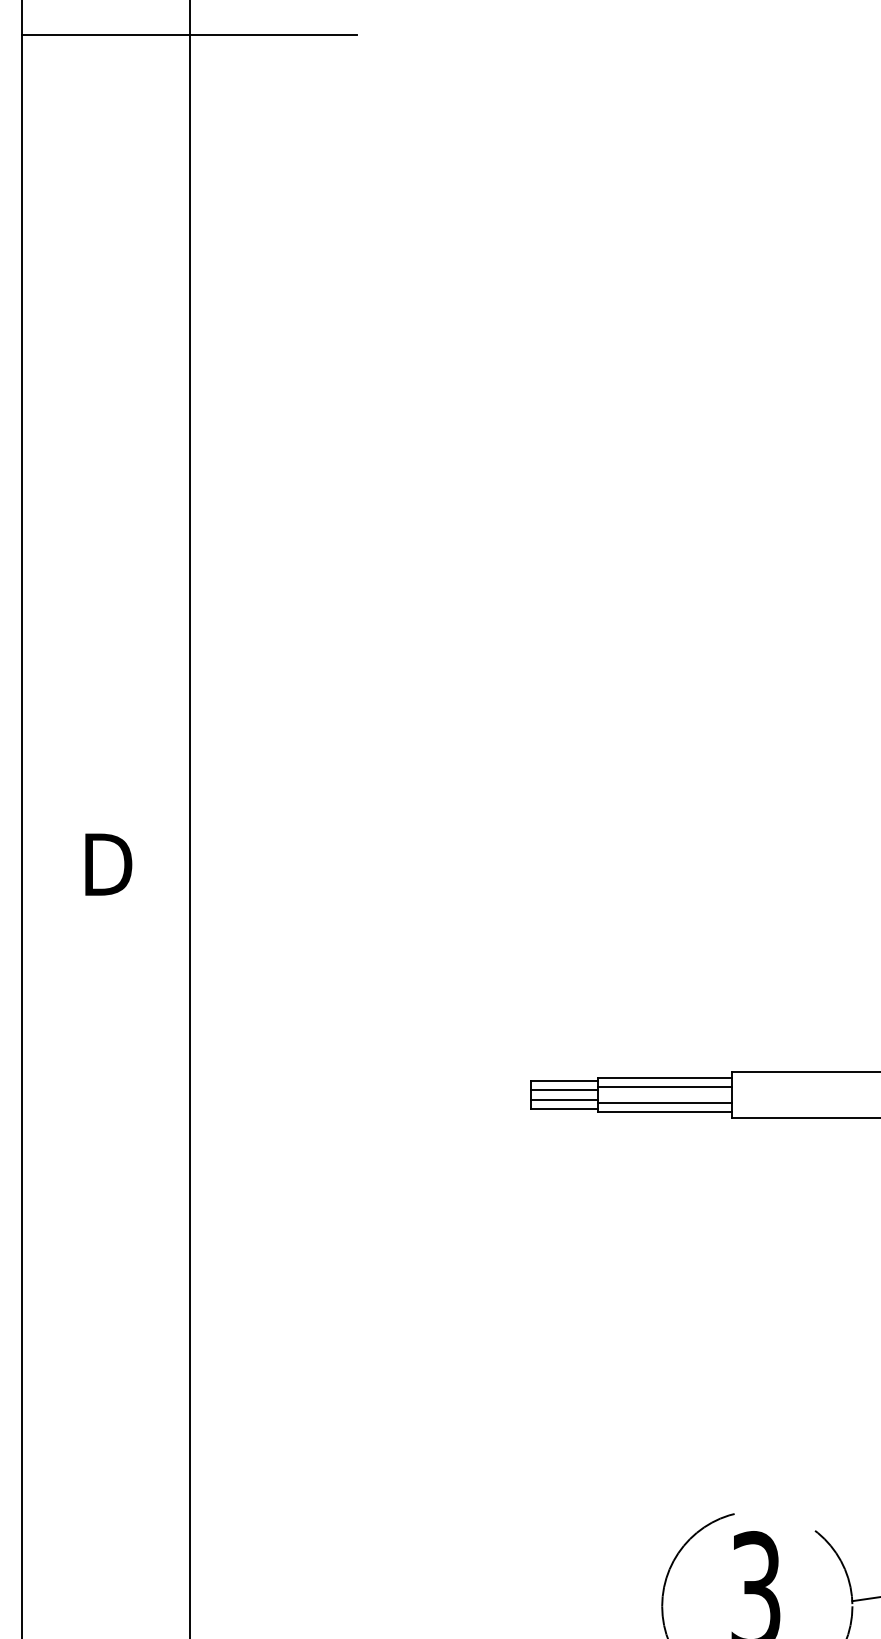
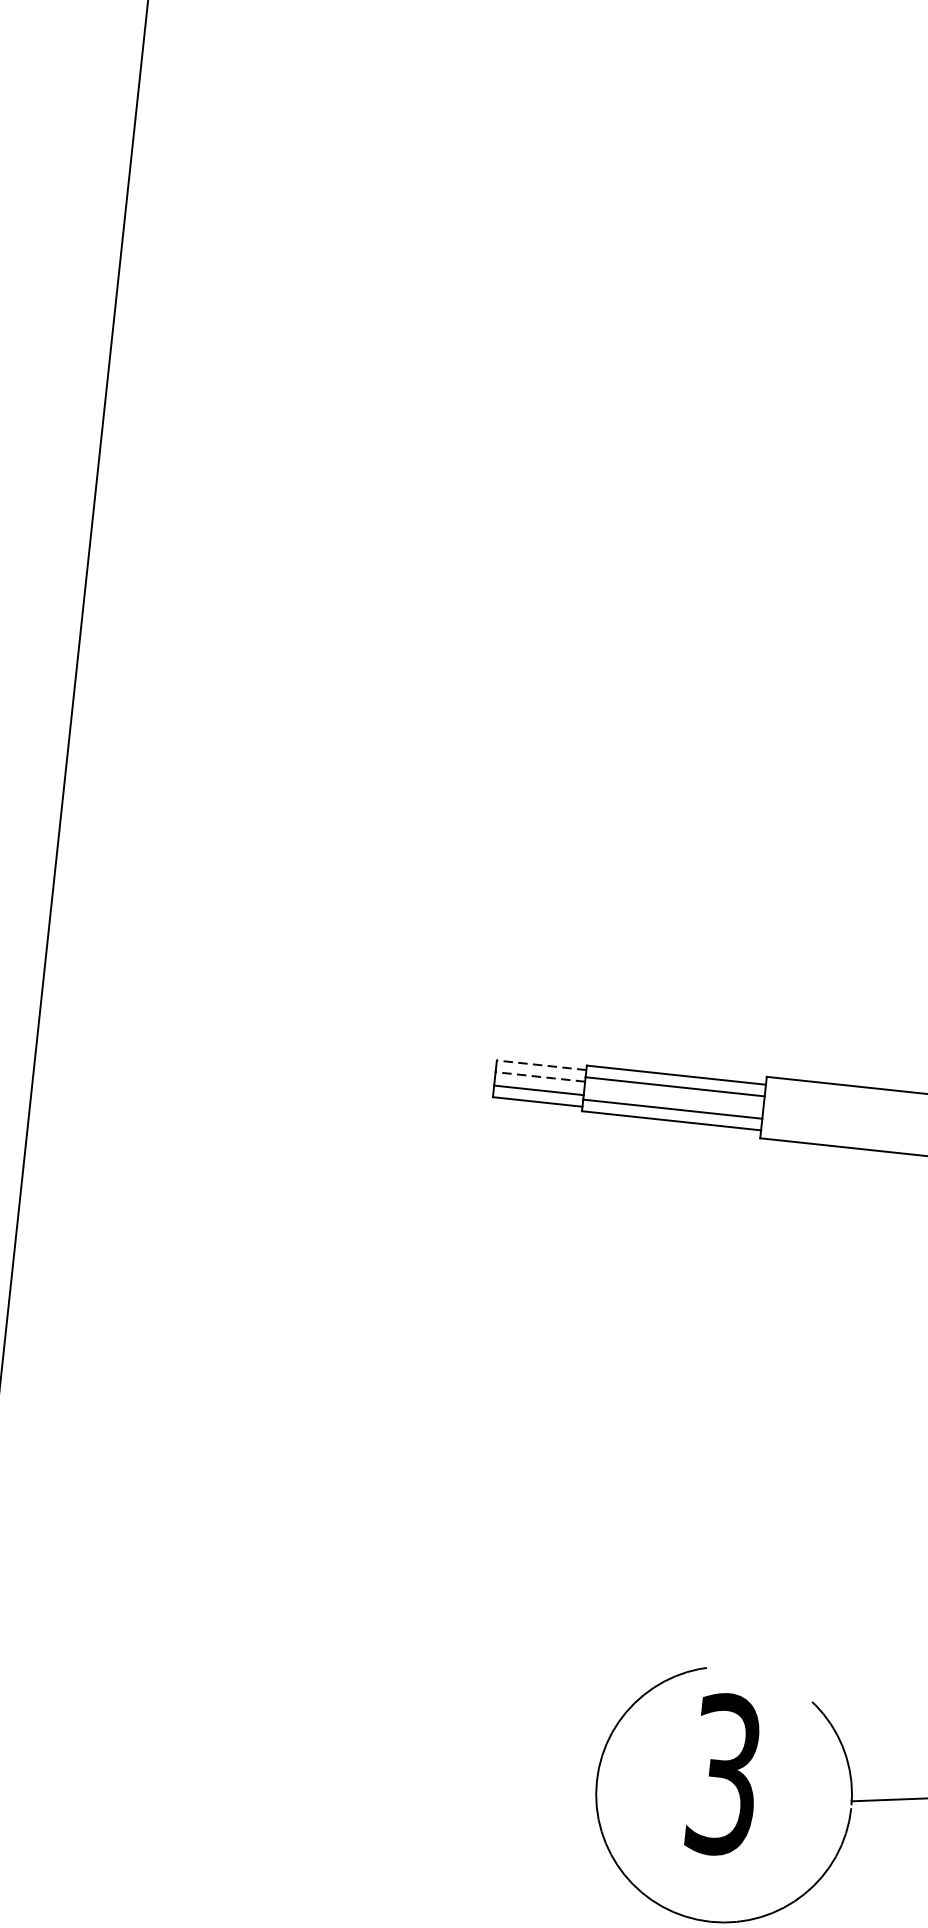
line: (564, 1081) -> (541, 1065), solid -> dashed
line: (564, 1090) -> (540, 1077), solid -> dashed

